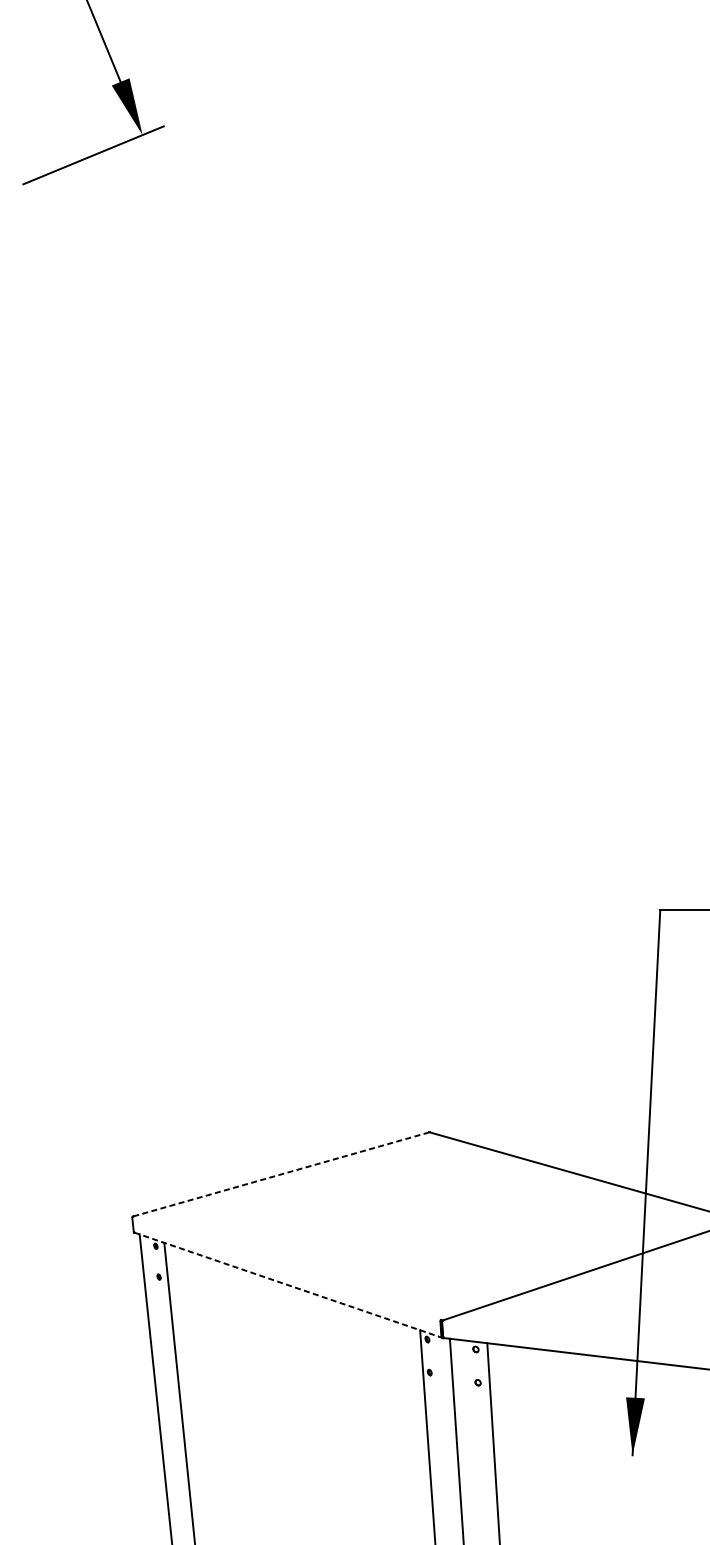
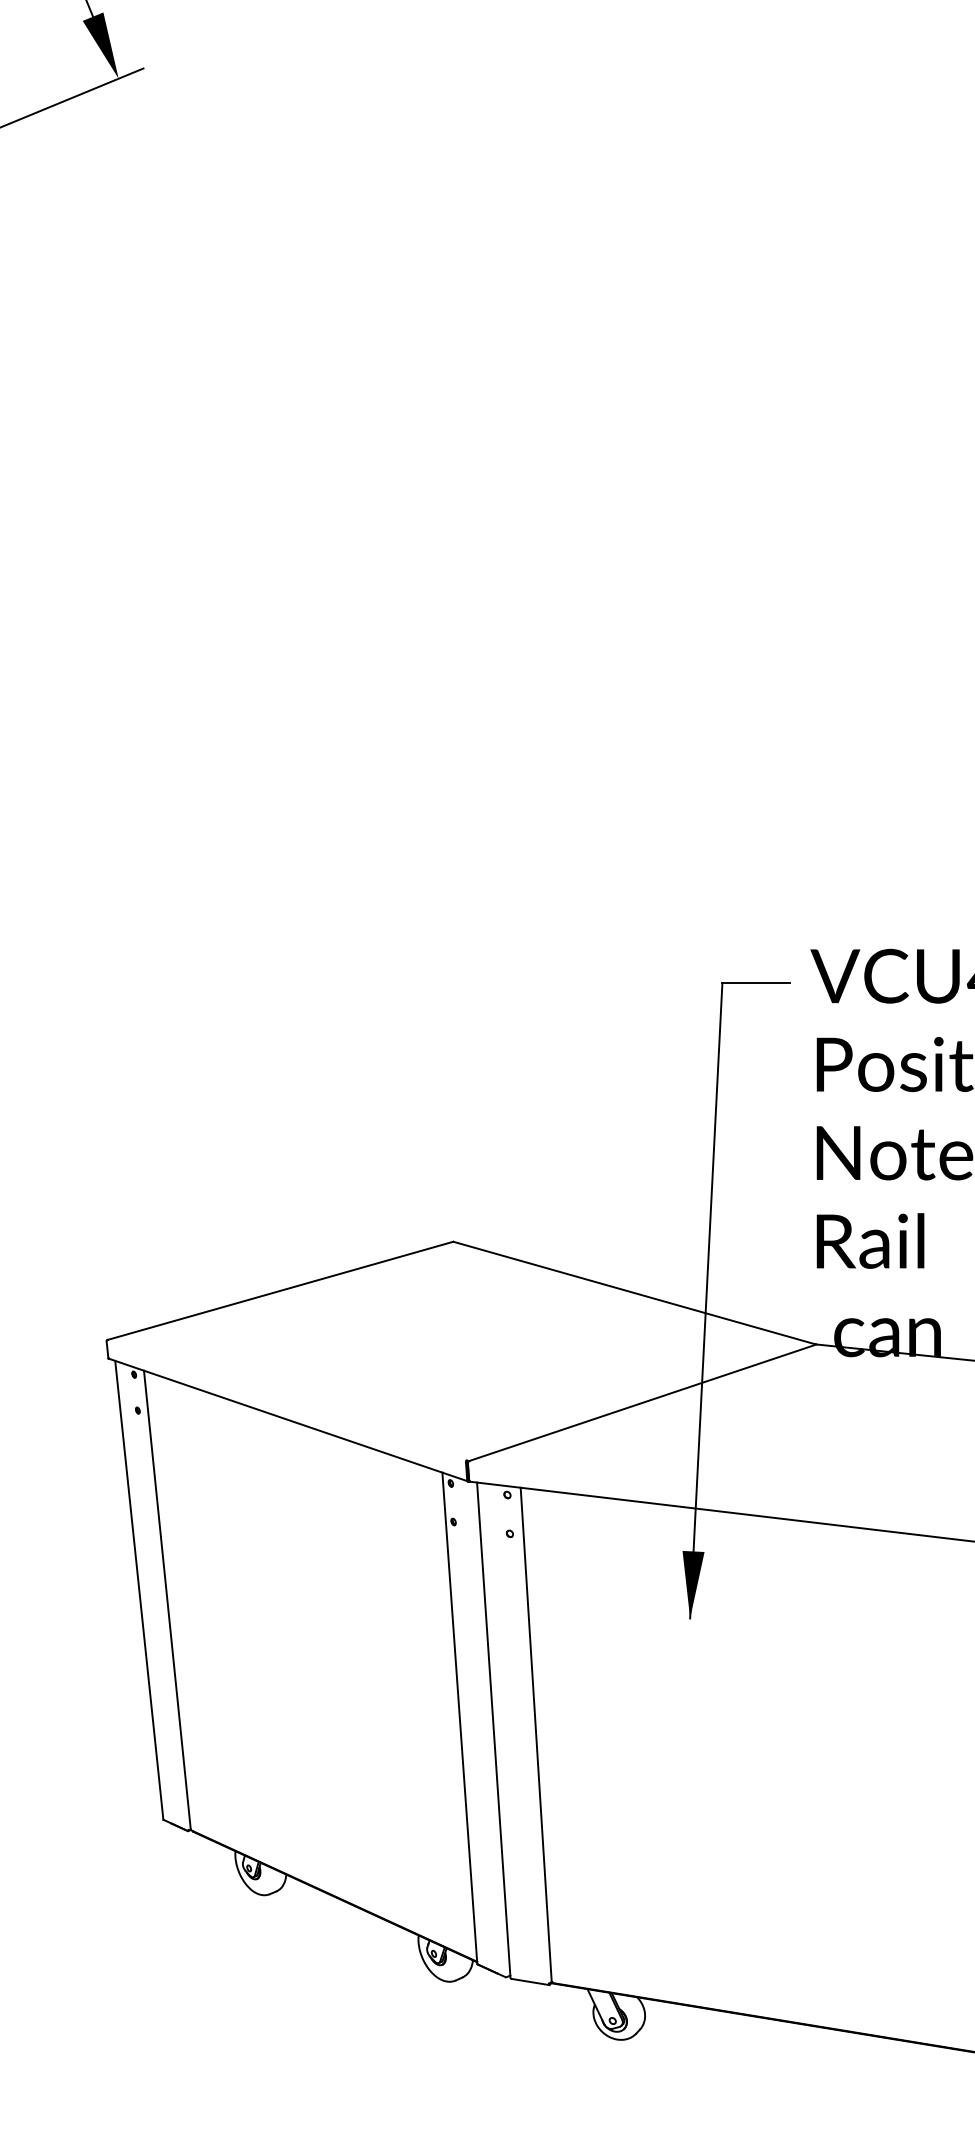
line: (281, 1174) -> (280, 1290), dashed -> solid
line: (288, 1285) -> (288, 1420), dashed -> solid

